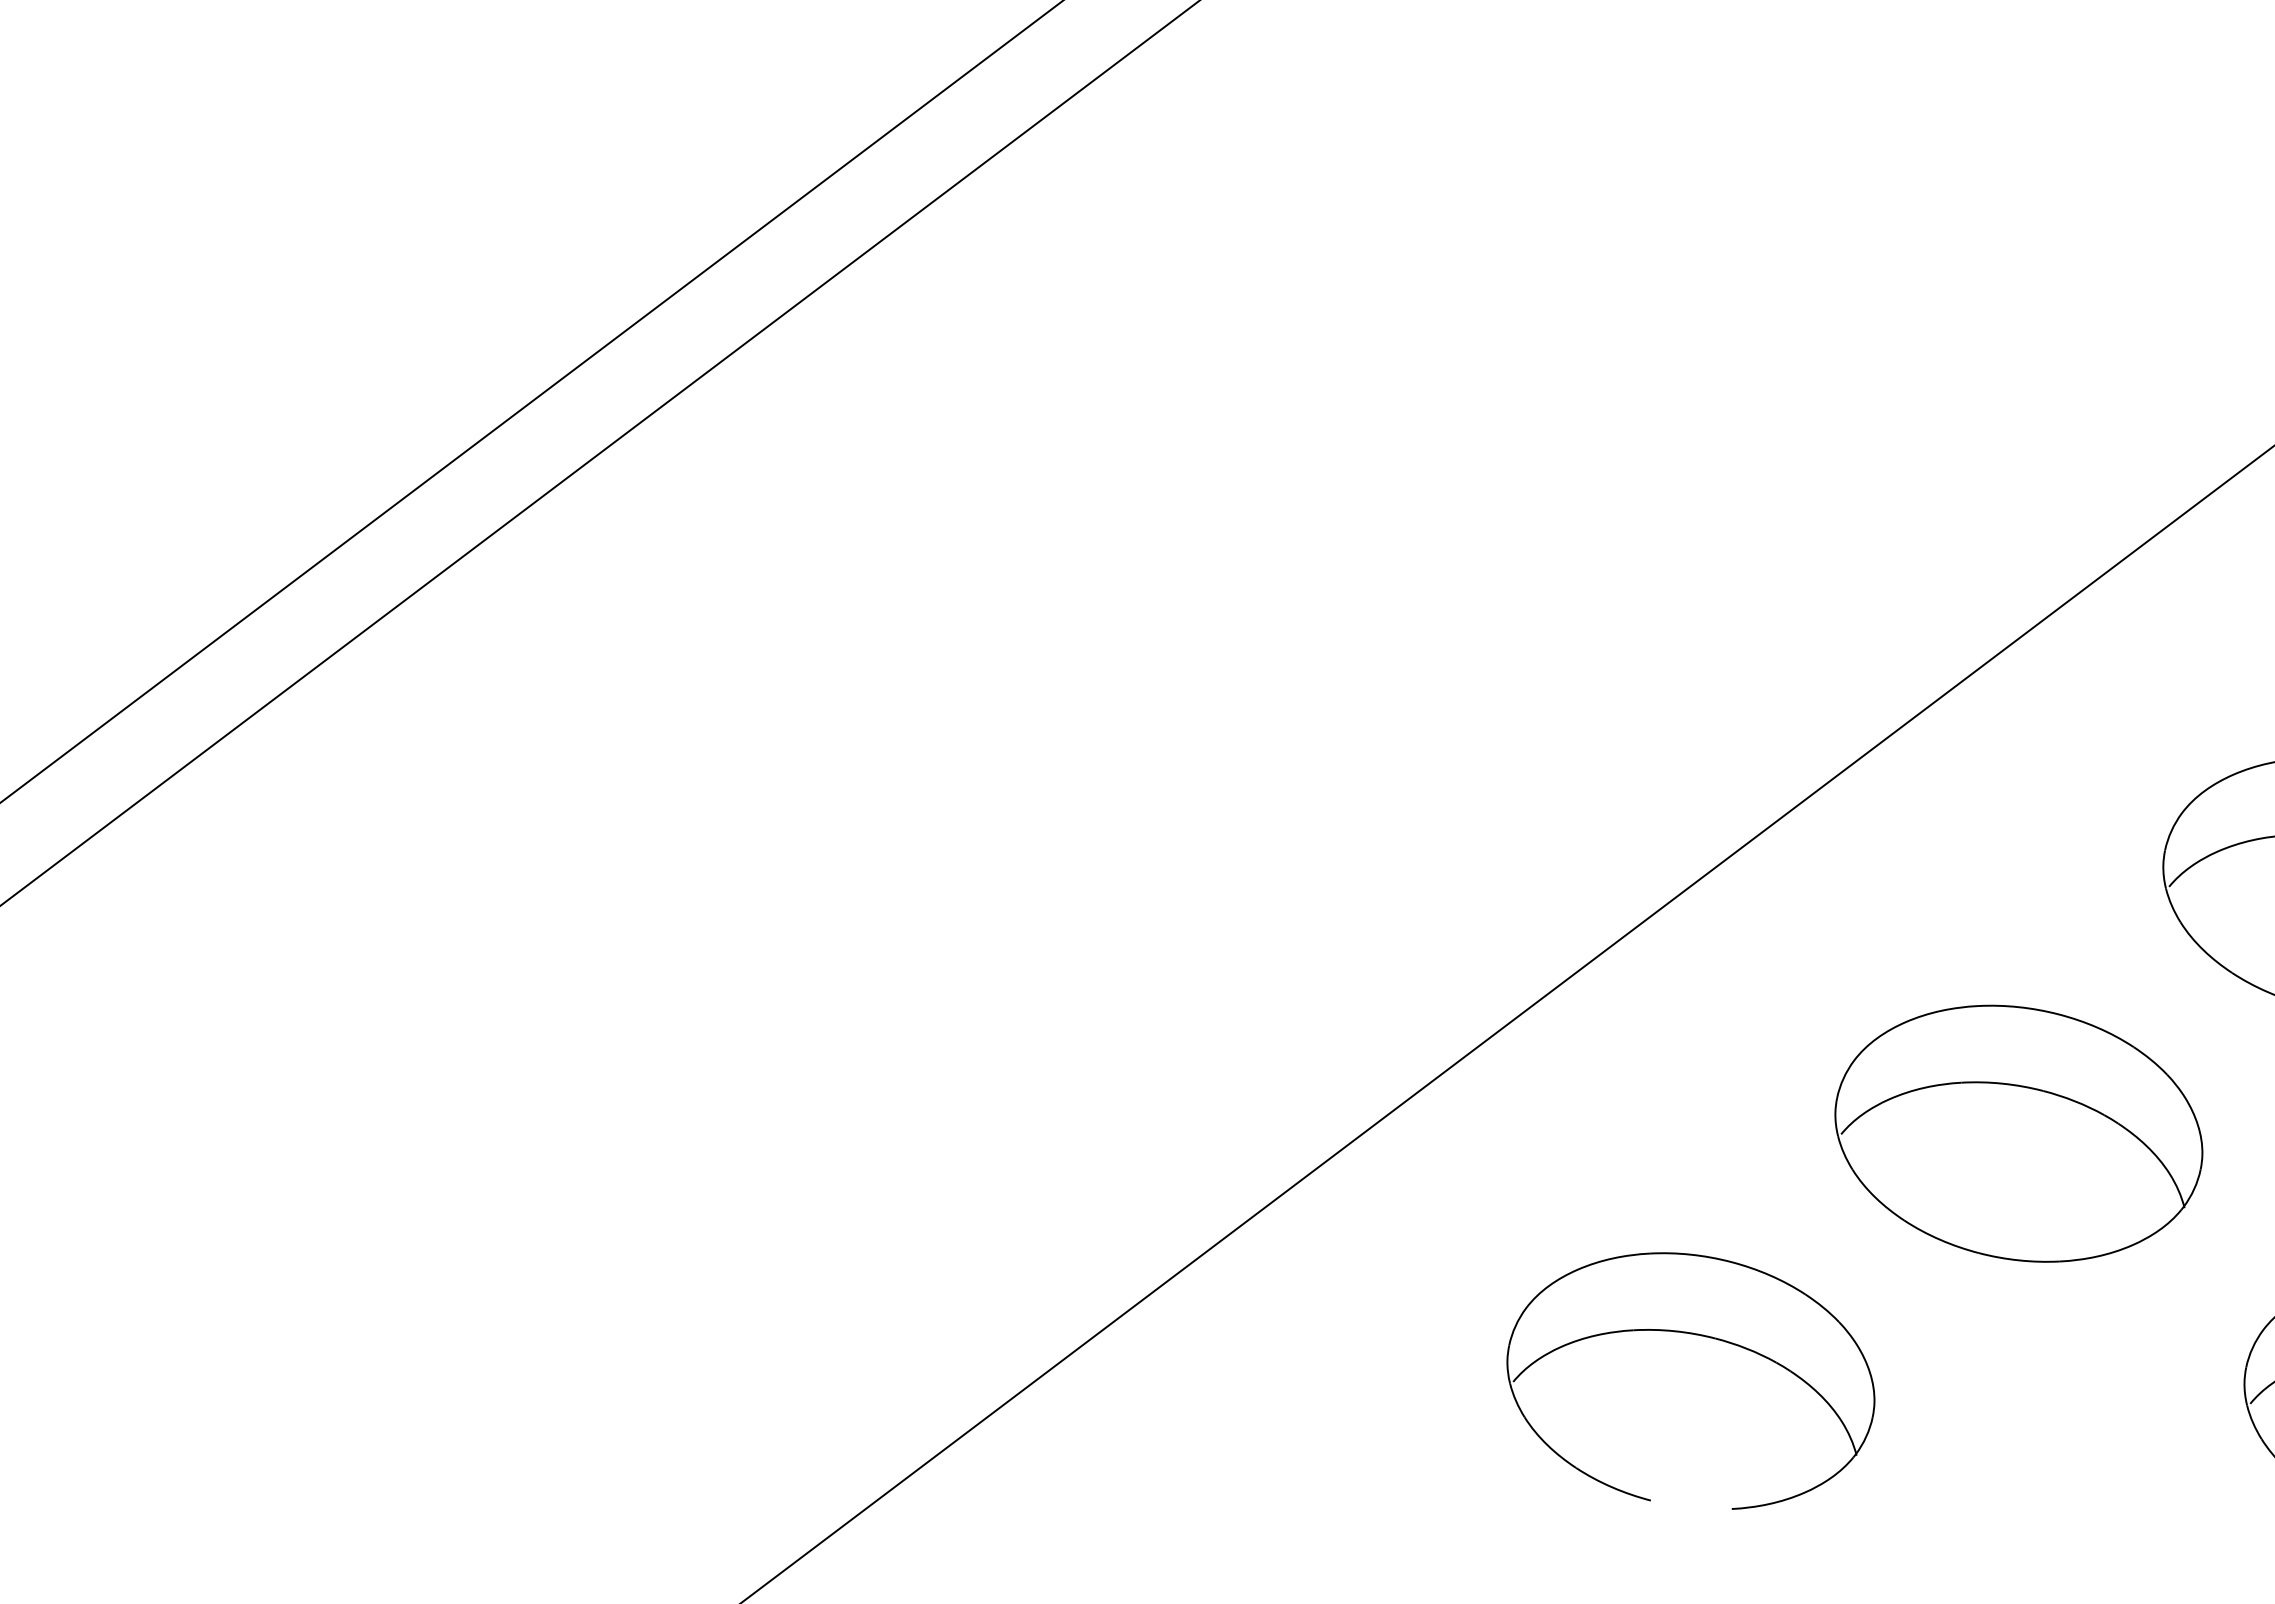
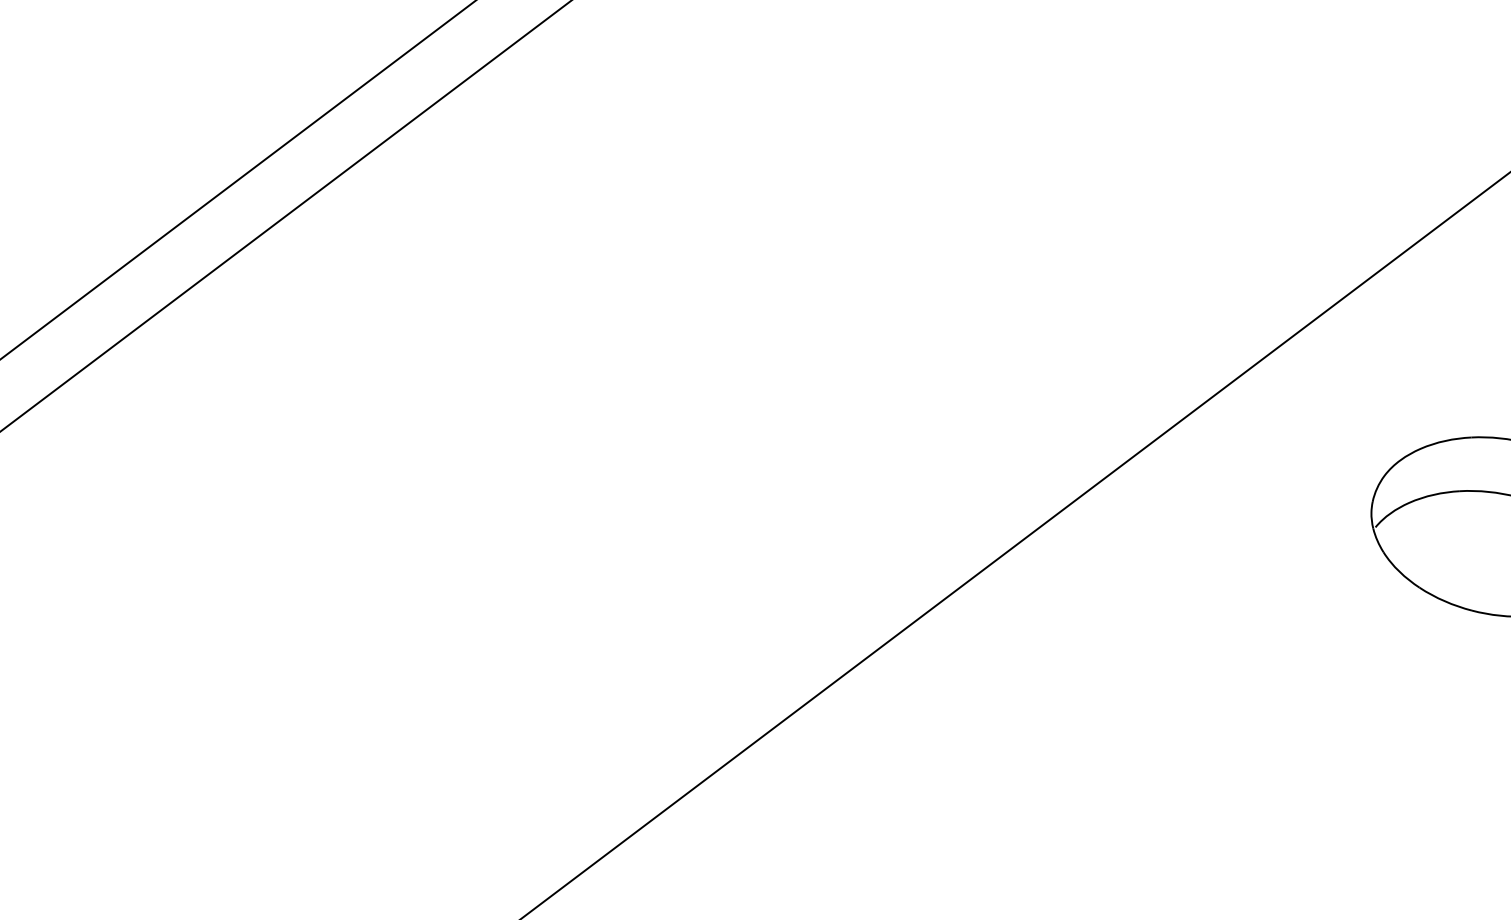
part: (1695, 1335) -> (1273, 668), removed

